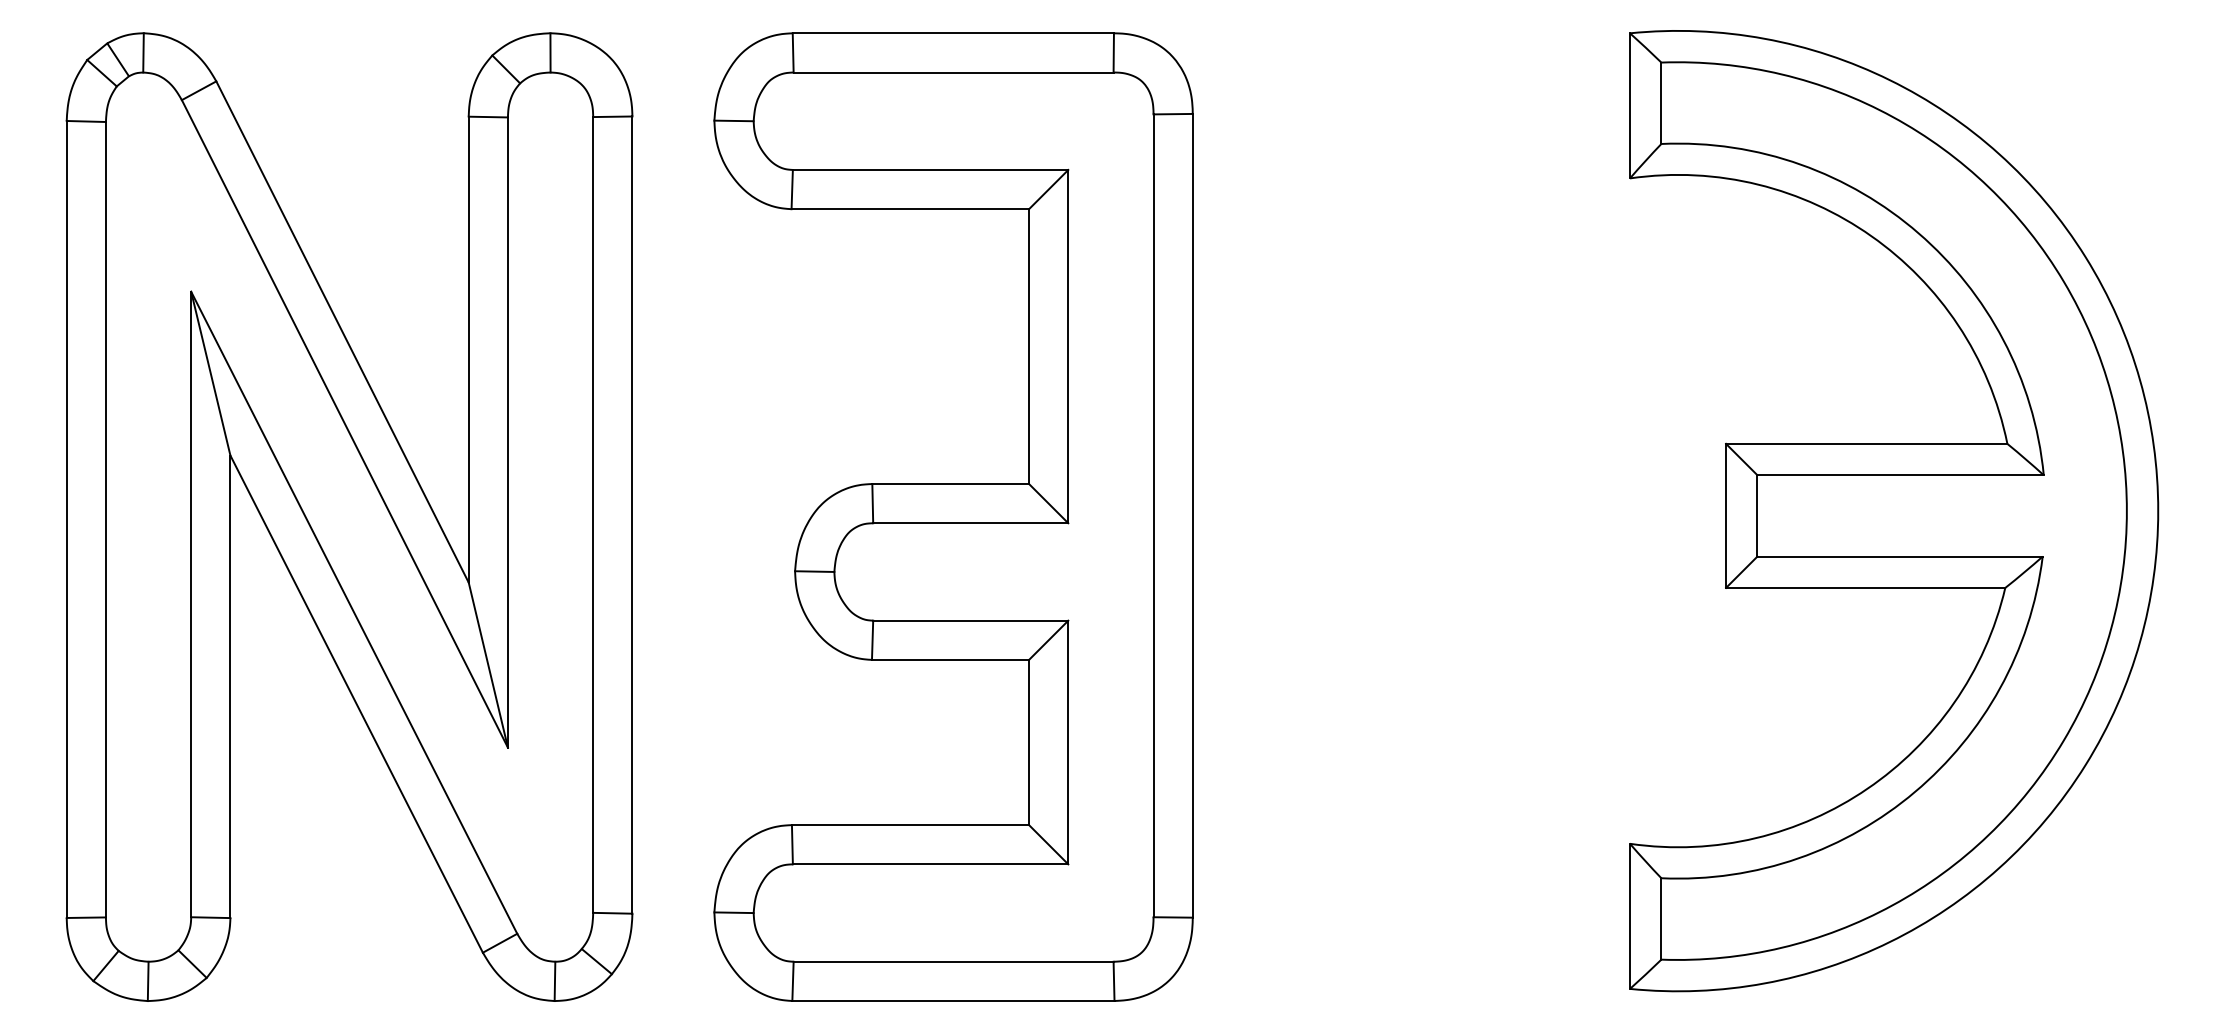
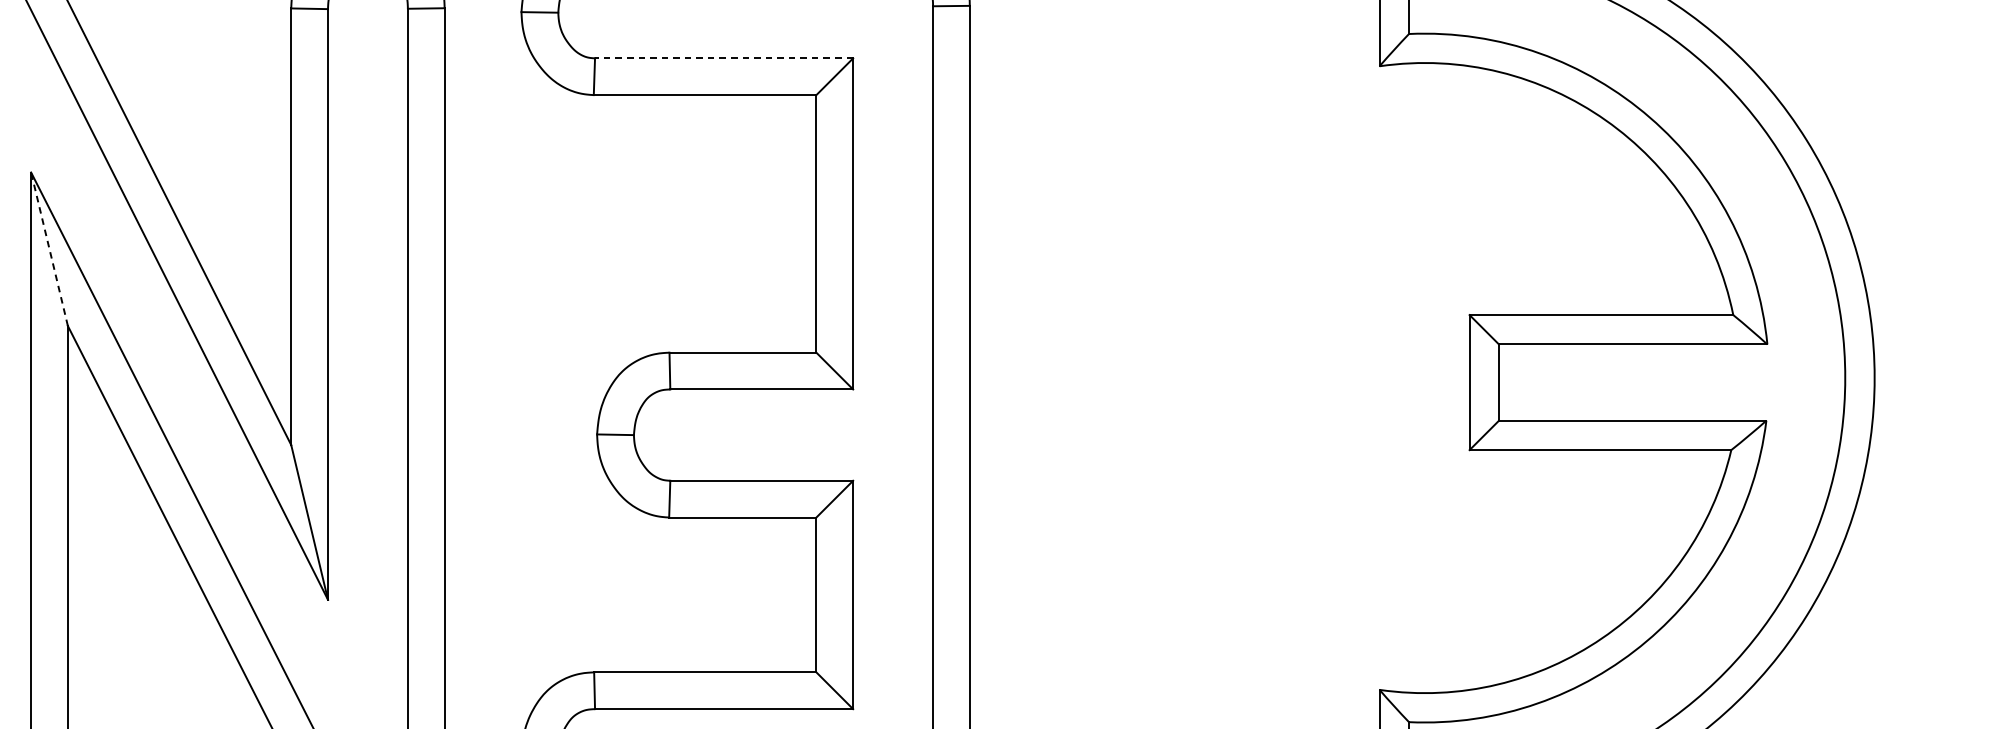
line: (930, 169) -> (724, 57), solid -> dashed
line: (210, 373) -> (49, 249), solid -> dashed

